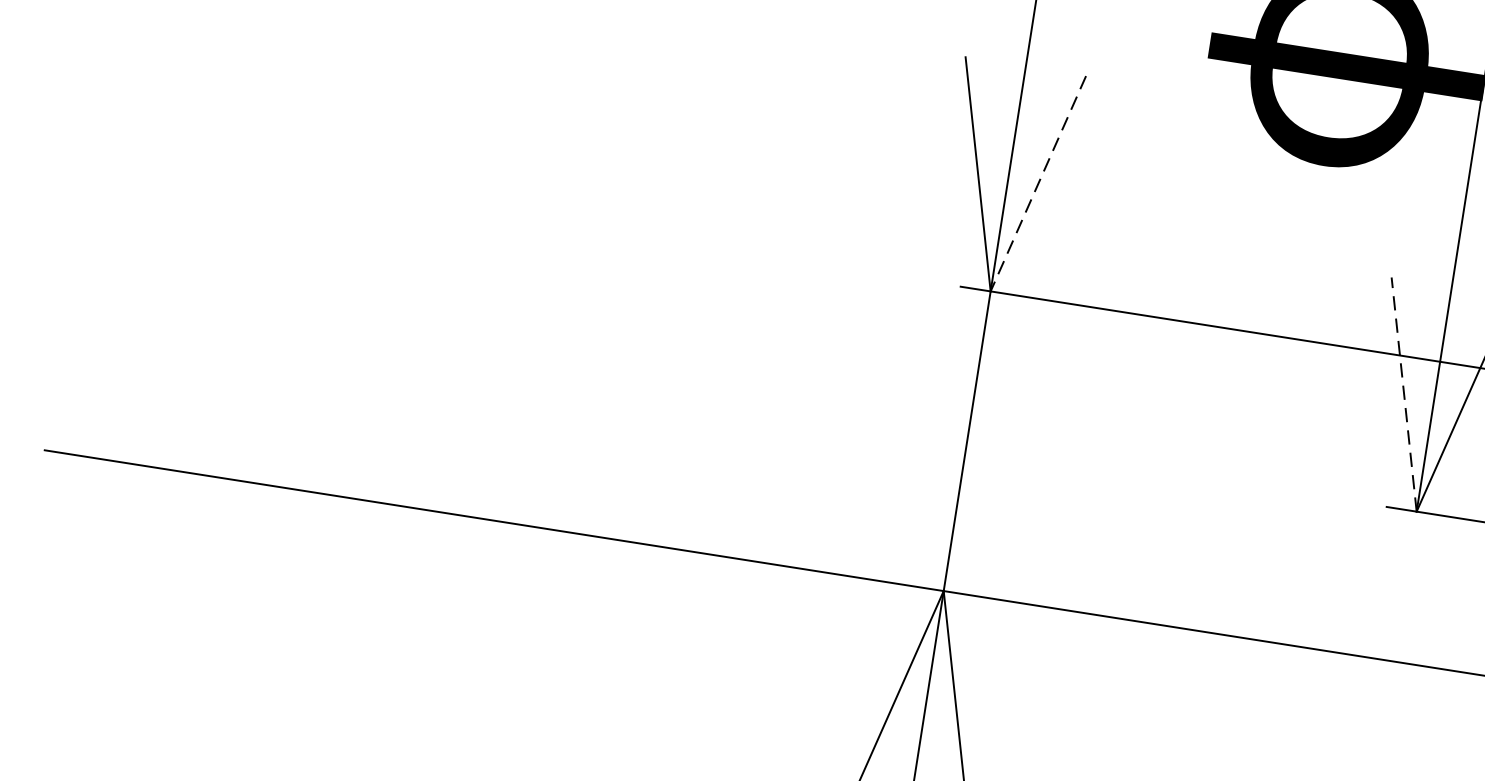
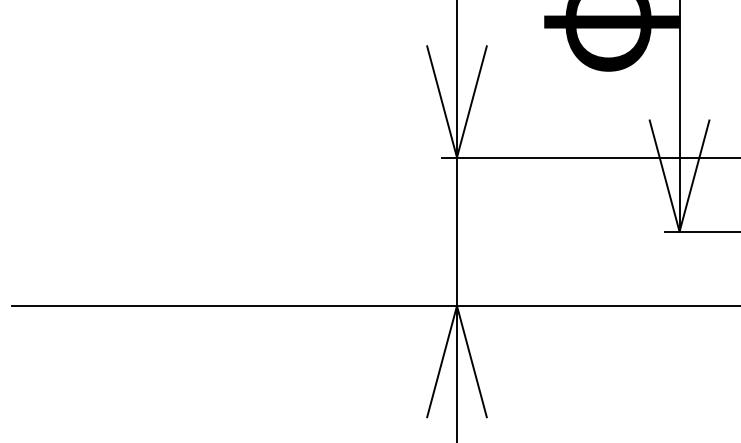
line: (1037, 182) -> (471, 101), dashed -> solid
line: (1403, 395) -> (664, 176), dashed -> solid

